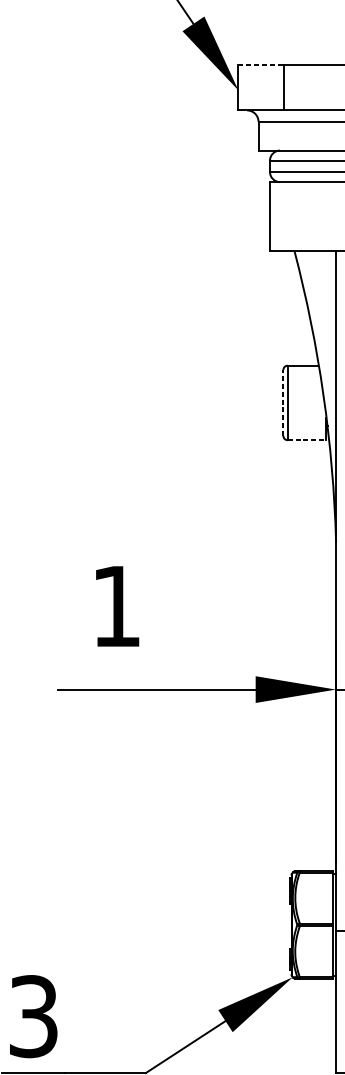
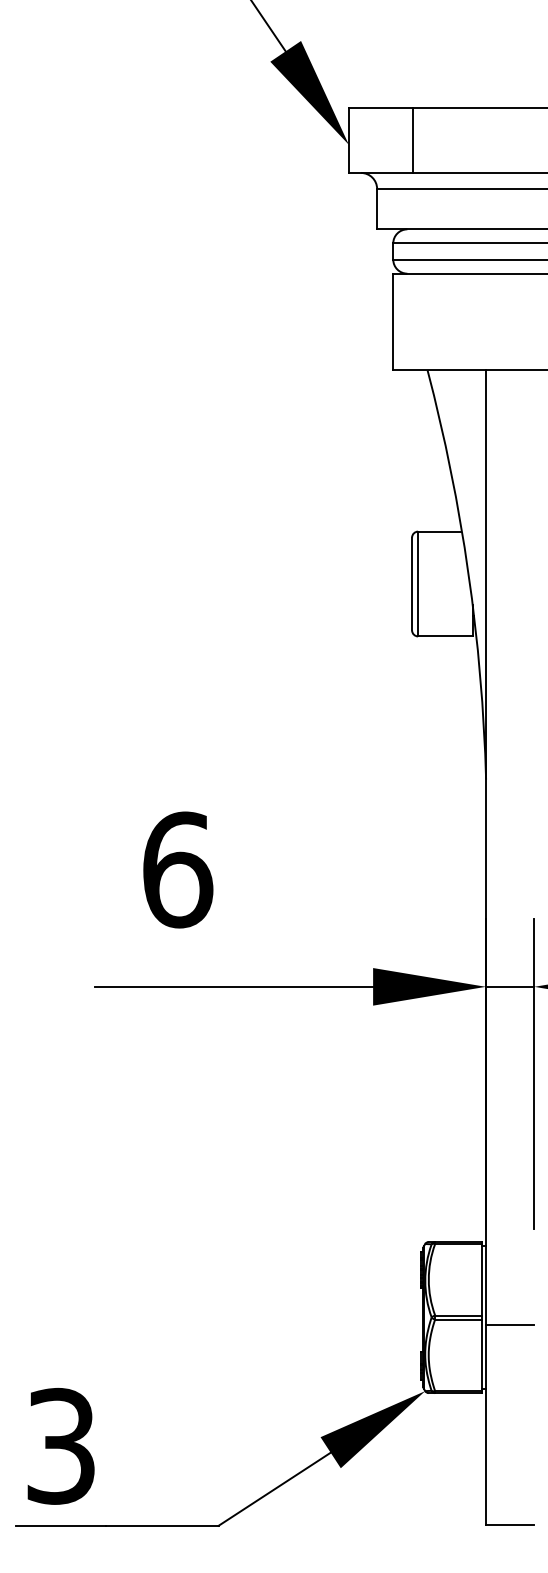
line: (261, 64) -> (381, 108), dashed -> solid
line: (283, 402) -> (412, 583), dashed -> solid
line: (307, 440) -> (445, 636), dashed -> solid
text: (117, 606) -> (178, 869), 1 -> 6

